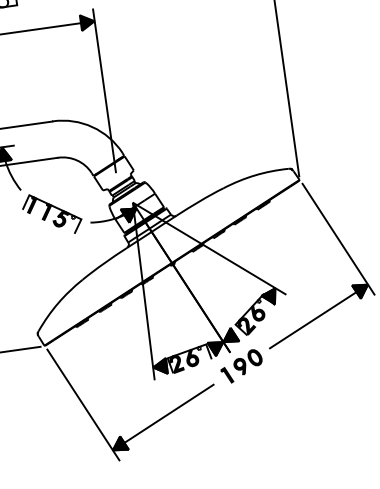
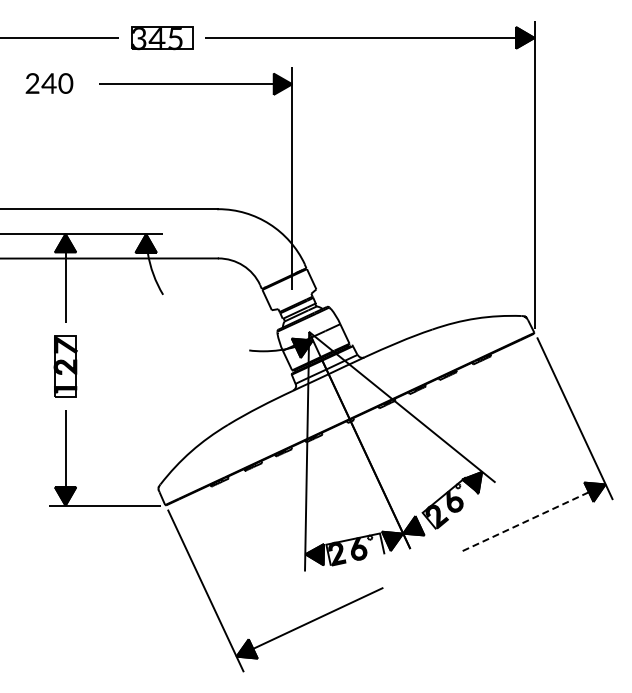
part: (51, 213) -> (199, 331), removed
line: (312, 320) -> (525, 521), solid -> dashed
part: (241, 365) -> (422, 568), removed

